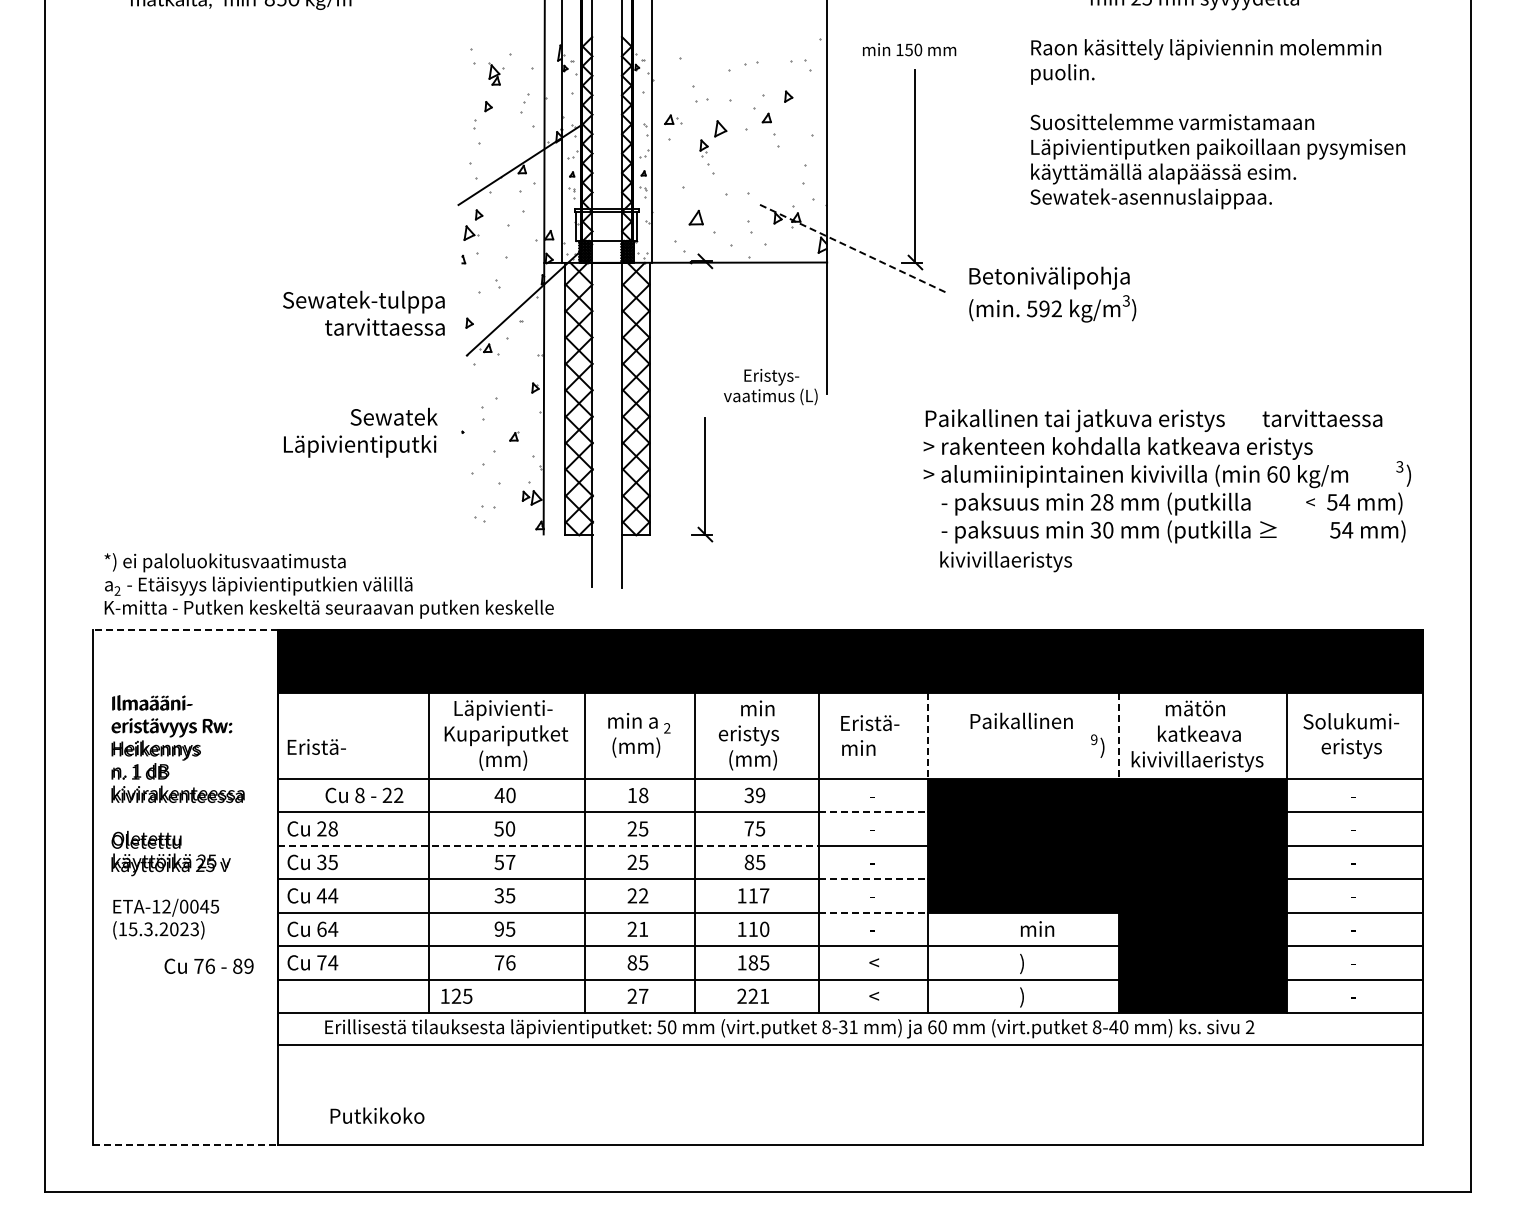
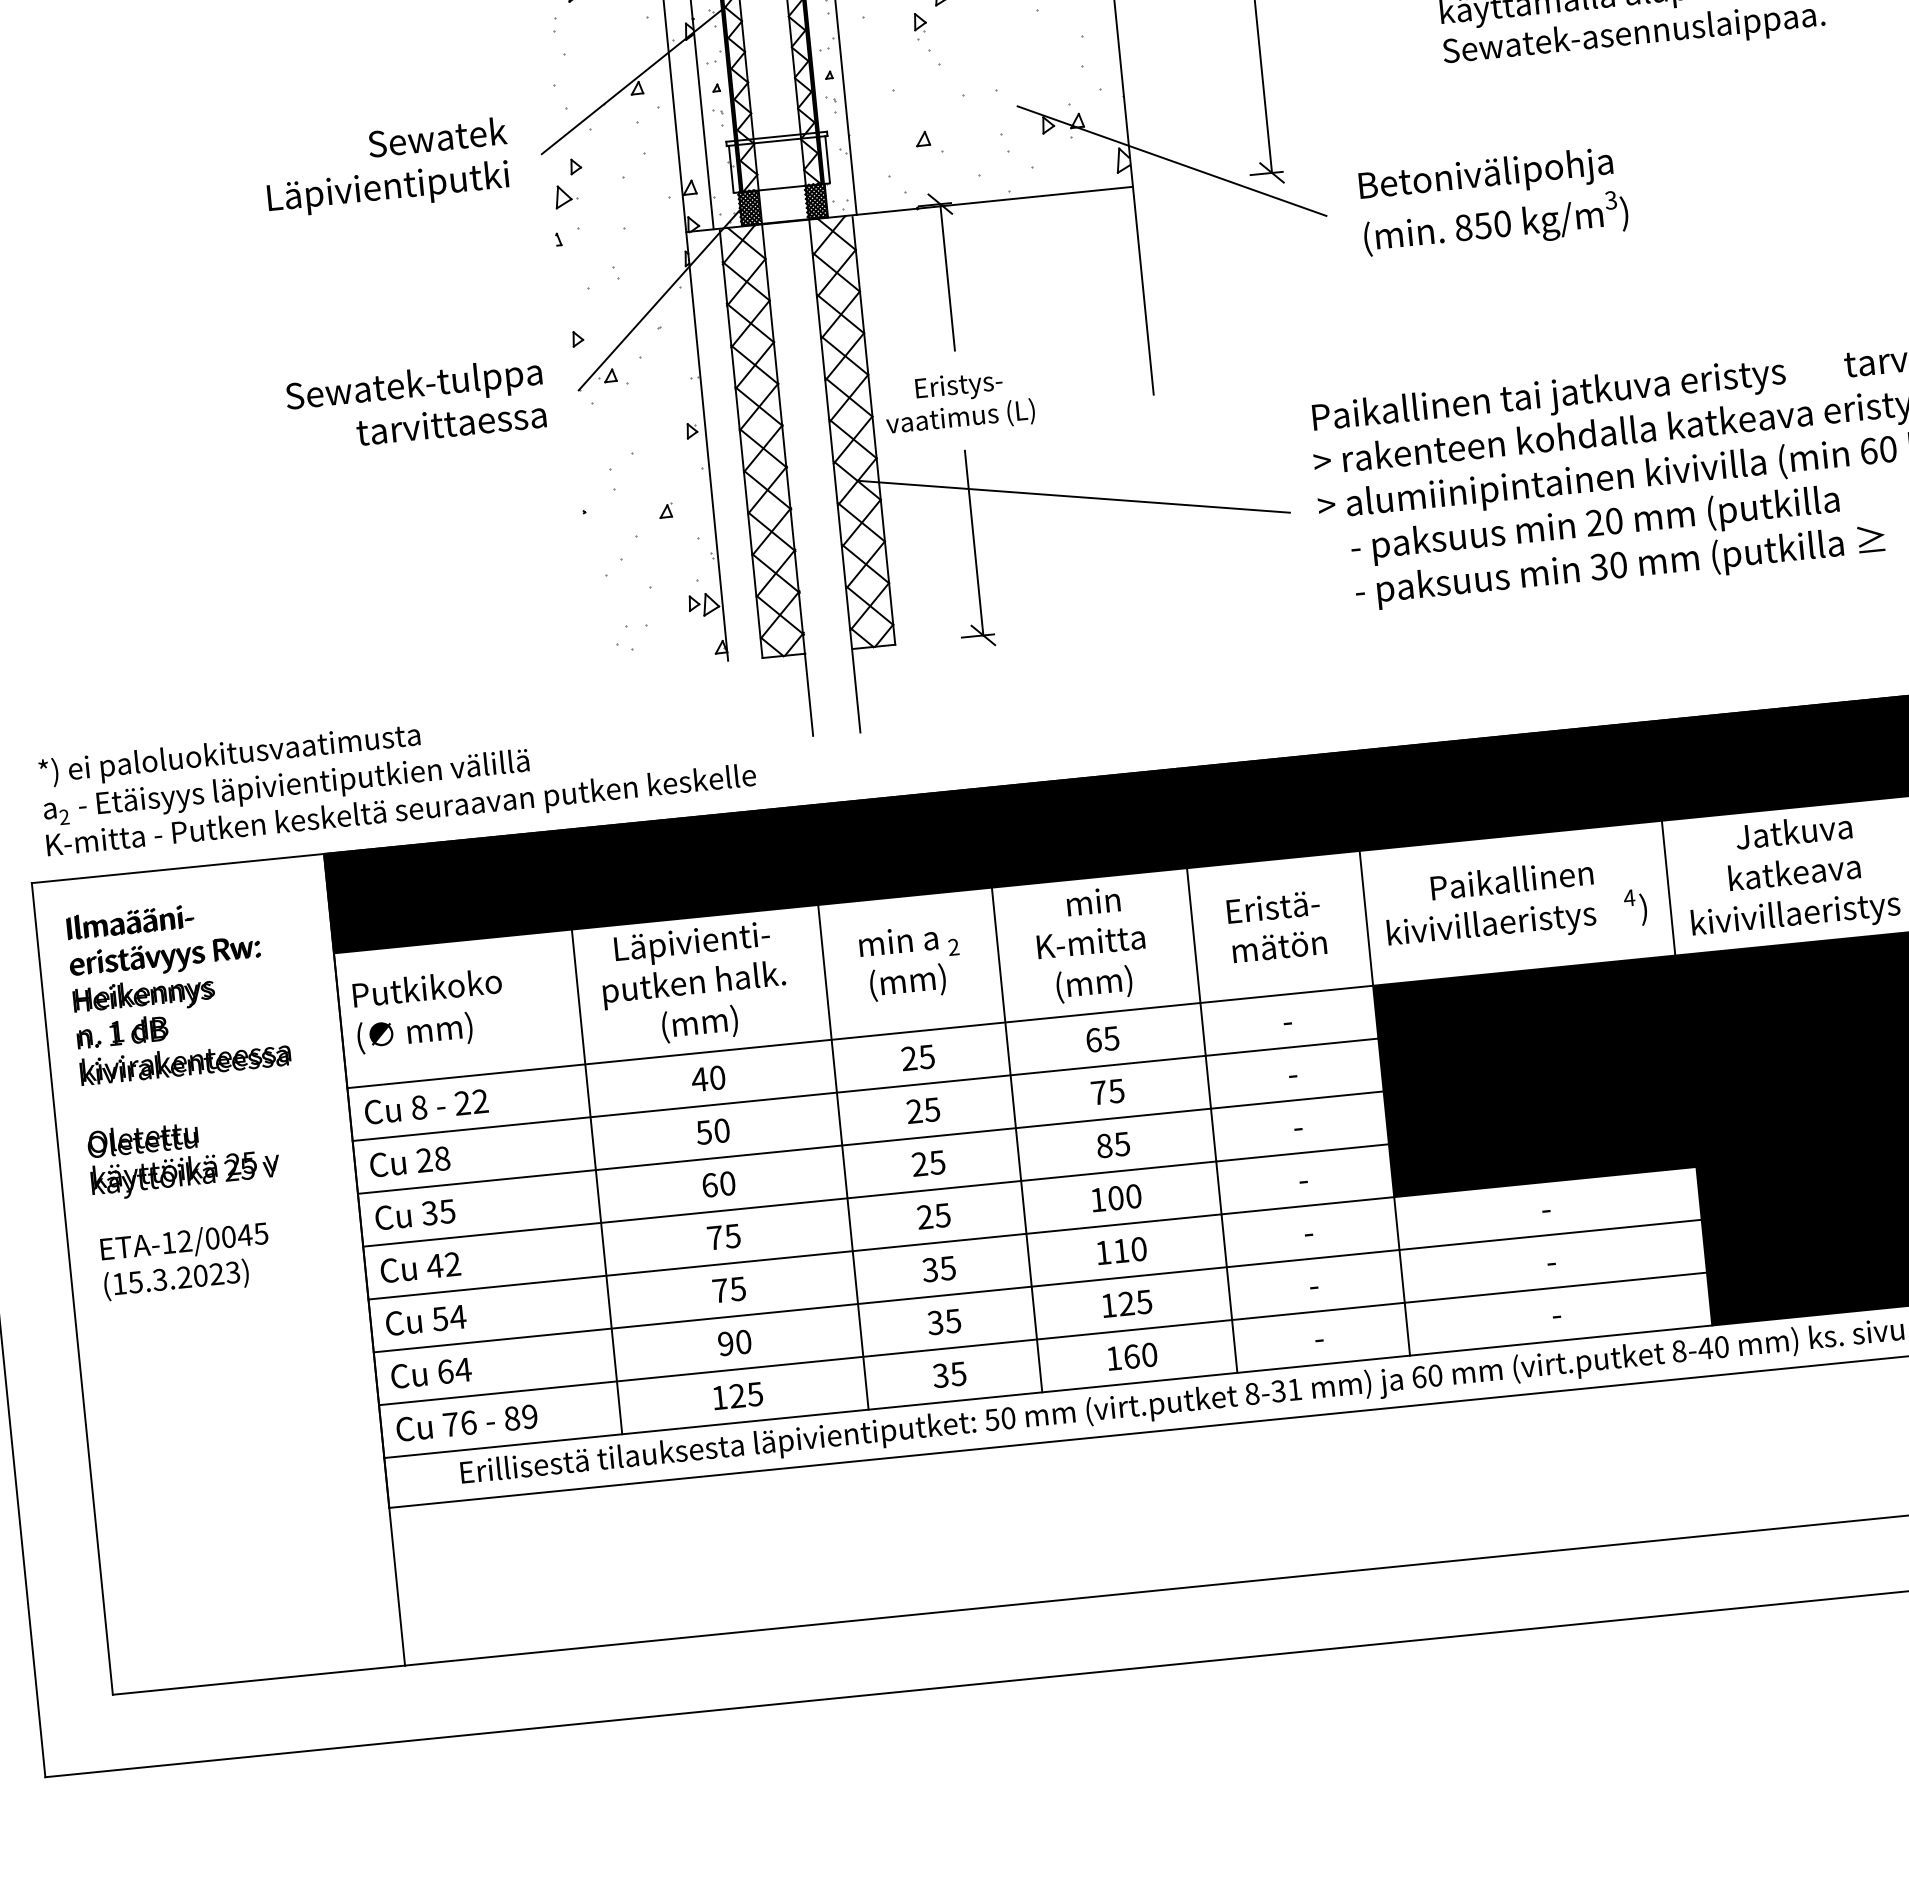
part: (702, 221) -> (929, 141), size x0.62
line: (853, 249) -> (1172, 162), dashed -> solid
line: (705, 307) -> (947, 277), added
text: (1044, 308) -> (1483, 225), 592 -> 850
text: (363, 312) -> (415, 403), moved
text: (770, 387) -> (958, 403), moved
text: (360, 432) -> (386, 167), moved
line: (770, 452) -> (1073, 495), added
text: (1108, 502) -> (1614, 521), 28 -> 20
text: (1005, 561) -> (1490, 925), moved
line: (185, 630) -> (177, 868), dashed -> solid
text: (1201, 708) -> (1793, 831), mätön -> Jatkuva
text: (506, 735) -> (701, 983), Kupariputket -> putken halk.
text: (752, 735) -> (1089, 945), eristys -> K-mitta
line: (927, 736) -> (1365, 919), dashed -> solid
line: (1119, 736) -> (1668, 888), dashed -> solid
text: (1093, 739) -> (1628, 897), 9 -> 4
text: (323, 748) -> (414, 1033), Eristä- -> (∅ mm)
text: (880, 748) -> (1293, 945), min -> mätön
text: (637, 794) -> (917, 1056), 18 -> 25
text: (364, 795) -> (426, 1106), moved
text: (754, 795) -> (1101, 1039), 39 -> 65
line: (873, 812) -> (1292, 1047), dashed -> solid
text: (177, 817) -> (188, 1098), moved
line: (548, 845) -> (784, 1150), dashed -> solid
text: (504, 862) -> (717, 1184), 57 -> 60
line: (873, 879) -> (1303, 1153), dashed -> solid
text: (333, 895) -> (453, 1263), 44 -> 42
text: (498, 895) -> (713, 1237), 35 -> 75
text: (643, 895) -> (942, 1214), 22 -> 25
text: (758, 895) -> (1124, 1196), 117 -> 100
line: (873, 912) -> (1308, 1205), dashed -> solid
text: (321, 928) -> (439, 1317), 64 -> 54
text: (499, 928) -> (720, 1289), 95 -> 75
text: (1037, 928) -> (1569, 1204), min -> -
text: (637, 929) -> (938, 1269), 21 -> 35
text: (321, 962) -> (444, 1371), 74 -> 64
text: (504, 962) -> (733, 1342), 76 -> 90
text: (632, 962) -> (935, 1322), 85 -> 35
text: (753, 962) -> (1126, 1303), 185 -> 125
text: (874, 962) -> (1317, 1284), < -> -
text: (1022, 963) -> (1551, 1262), ) -> -
text: (208, 965) -> (465, 1421), moved
text: (456, 995) -> (737, 1394), moved
text: (637, 995) -> (948, 1373), 27 -> 35
text: (753, 995) -> (1131, 1355), 221 -> 160
text: (874, 996) -> (1323, 1337), < -> -
text: (1022, 997) -> (1556, 1316), ) -> -
text: (377, 1115) -> (427, 987), moved
line: (185, 1144) -> (258, 1680), dashed -> solid

